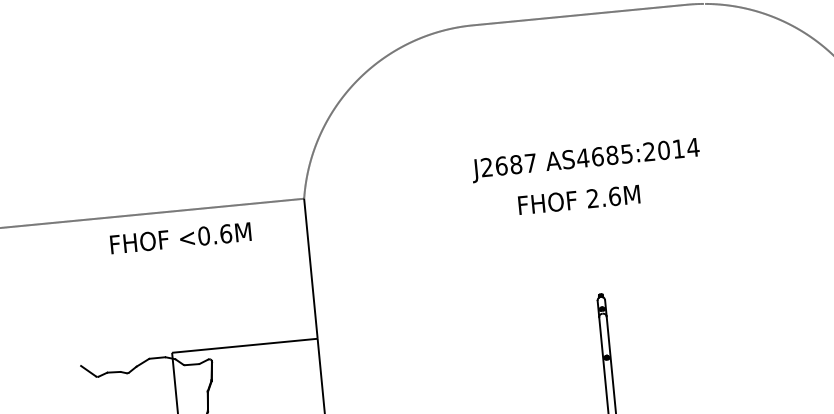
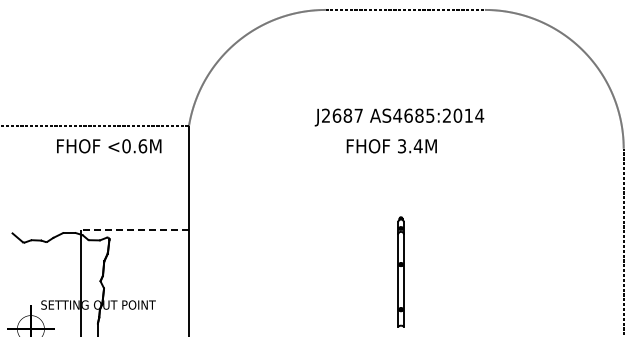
text: (604, 197) -> (410, 146), 2.6M -> 3.4M
text: (181, 238) -> (109, 146), moved
line: (244, 346) -> (134, 230), solid -> dashed

